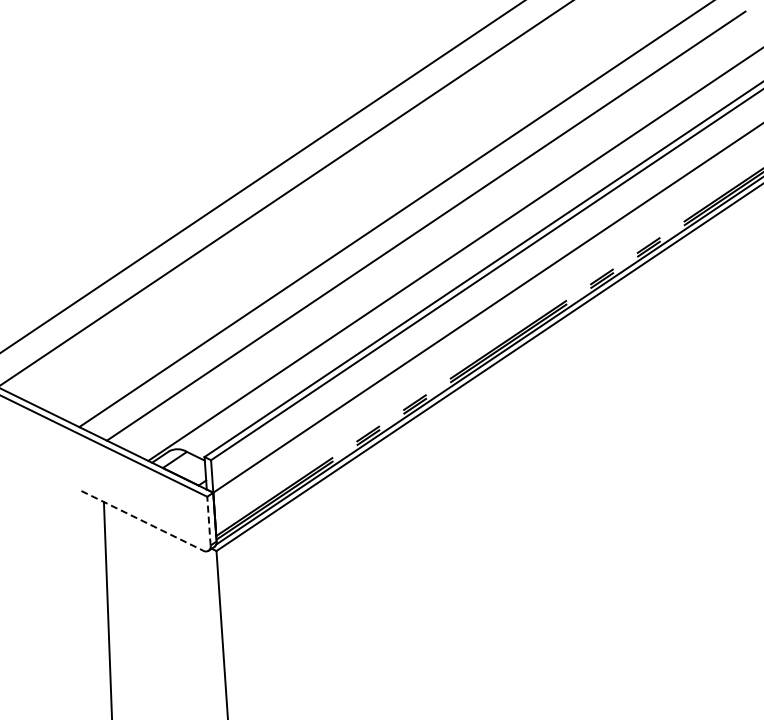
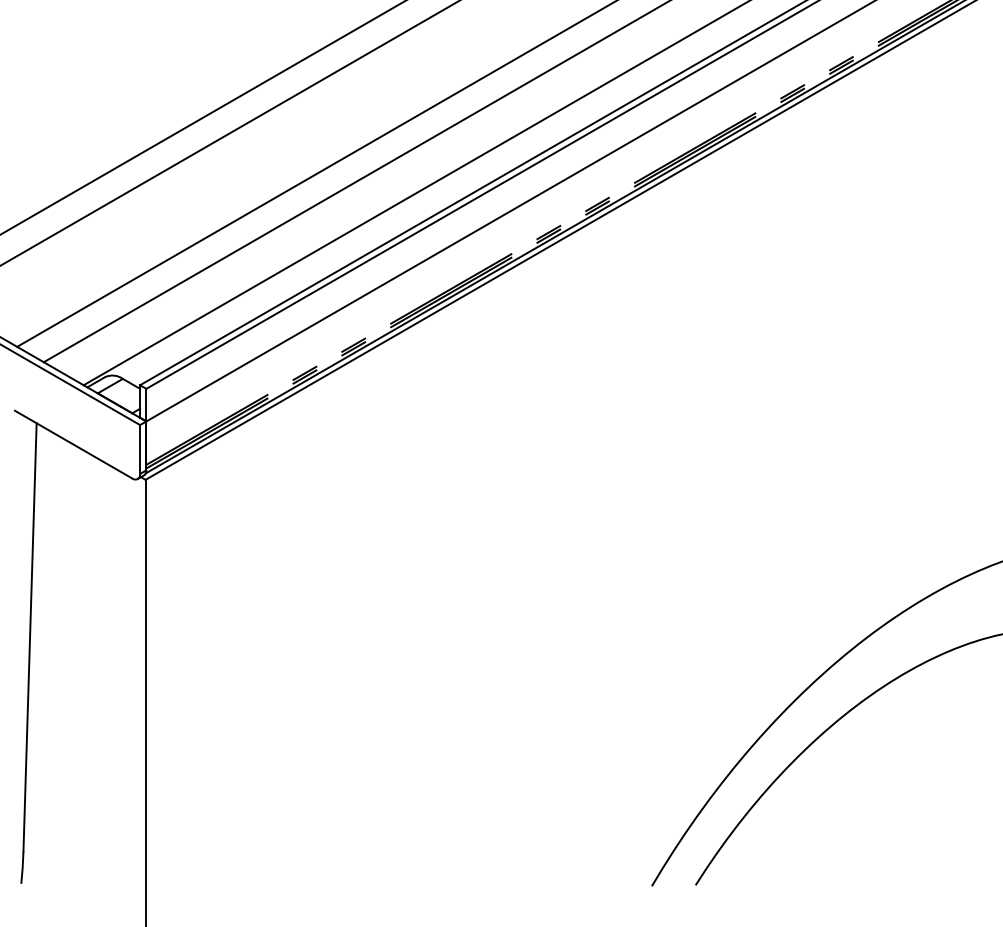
line: (142, 520) -> (73, 444), dashed -> solid
line: (209, 521) -> (140, 449), dashed -> solid

